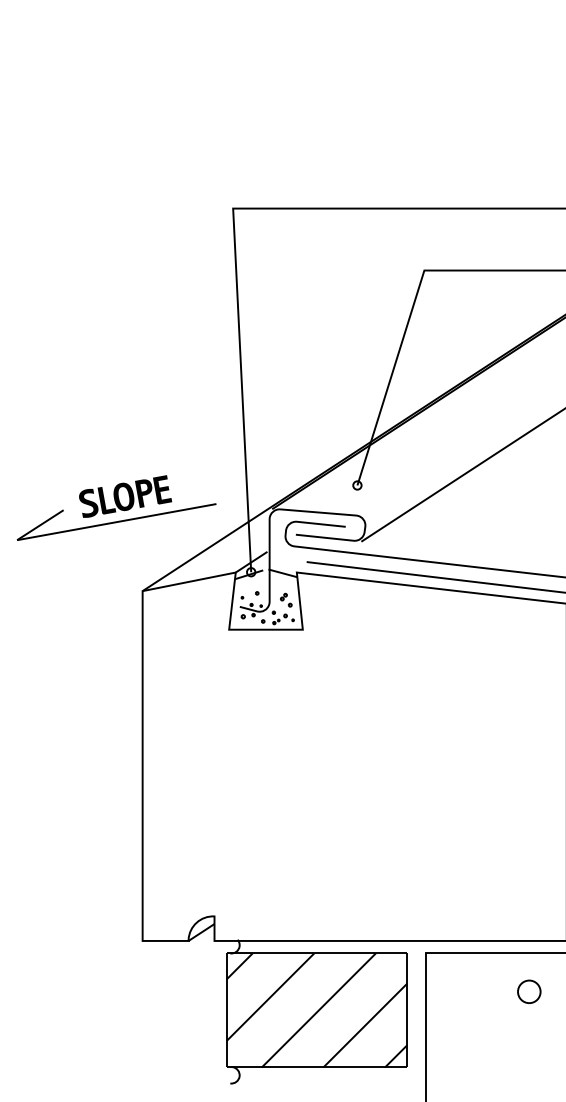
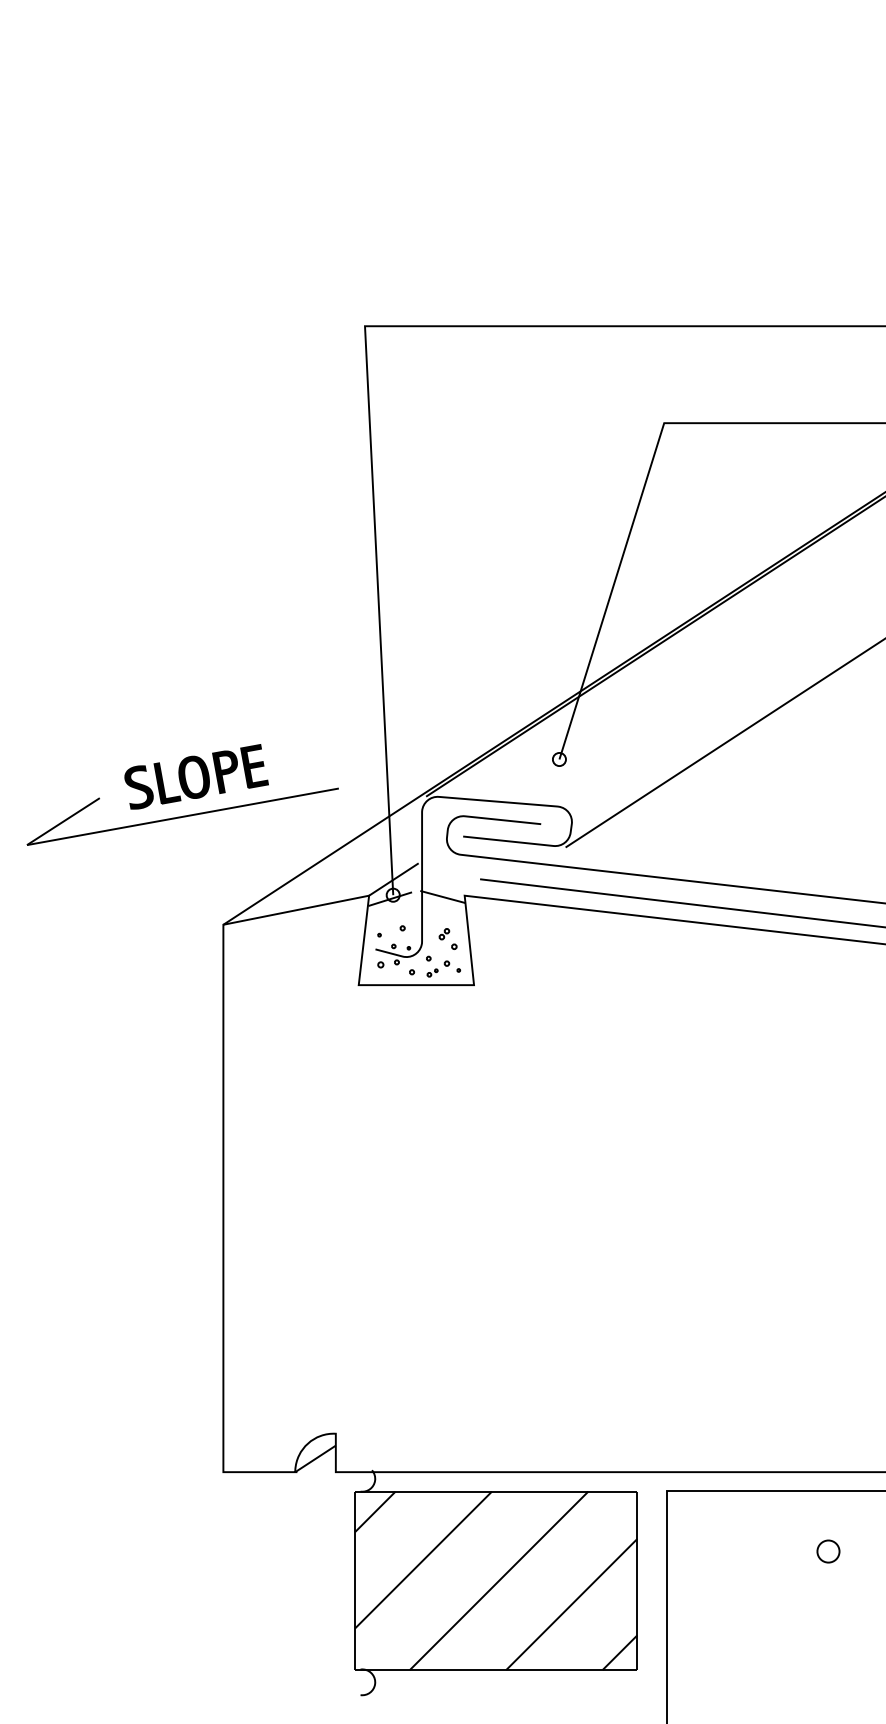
part: (529, 991) -> (828, 1551), size x0.62

